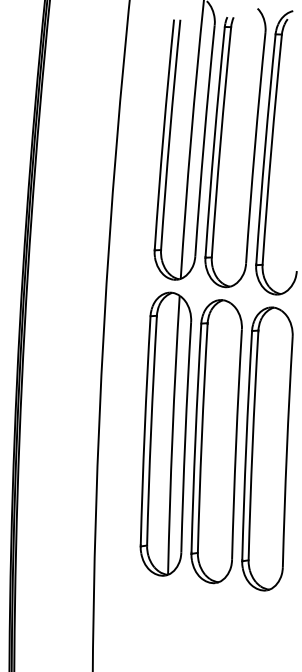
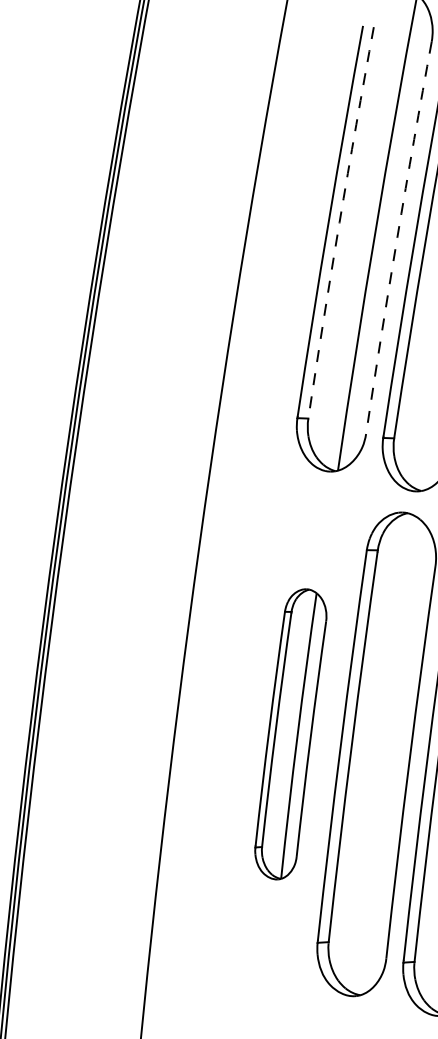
arc: (169, 134) -> (339, 221), solid -> dashed
arc: (204, 140) -> (398, 237), solid -> dashed
part: (165, 433) -> (290, 733), size x0.6

